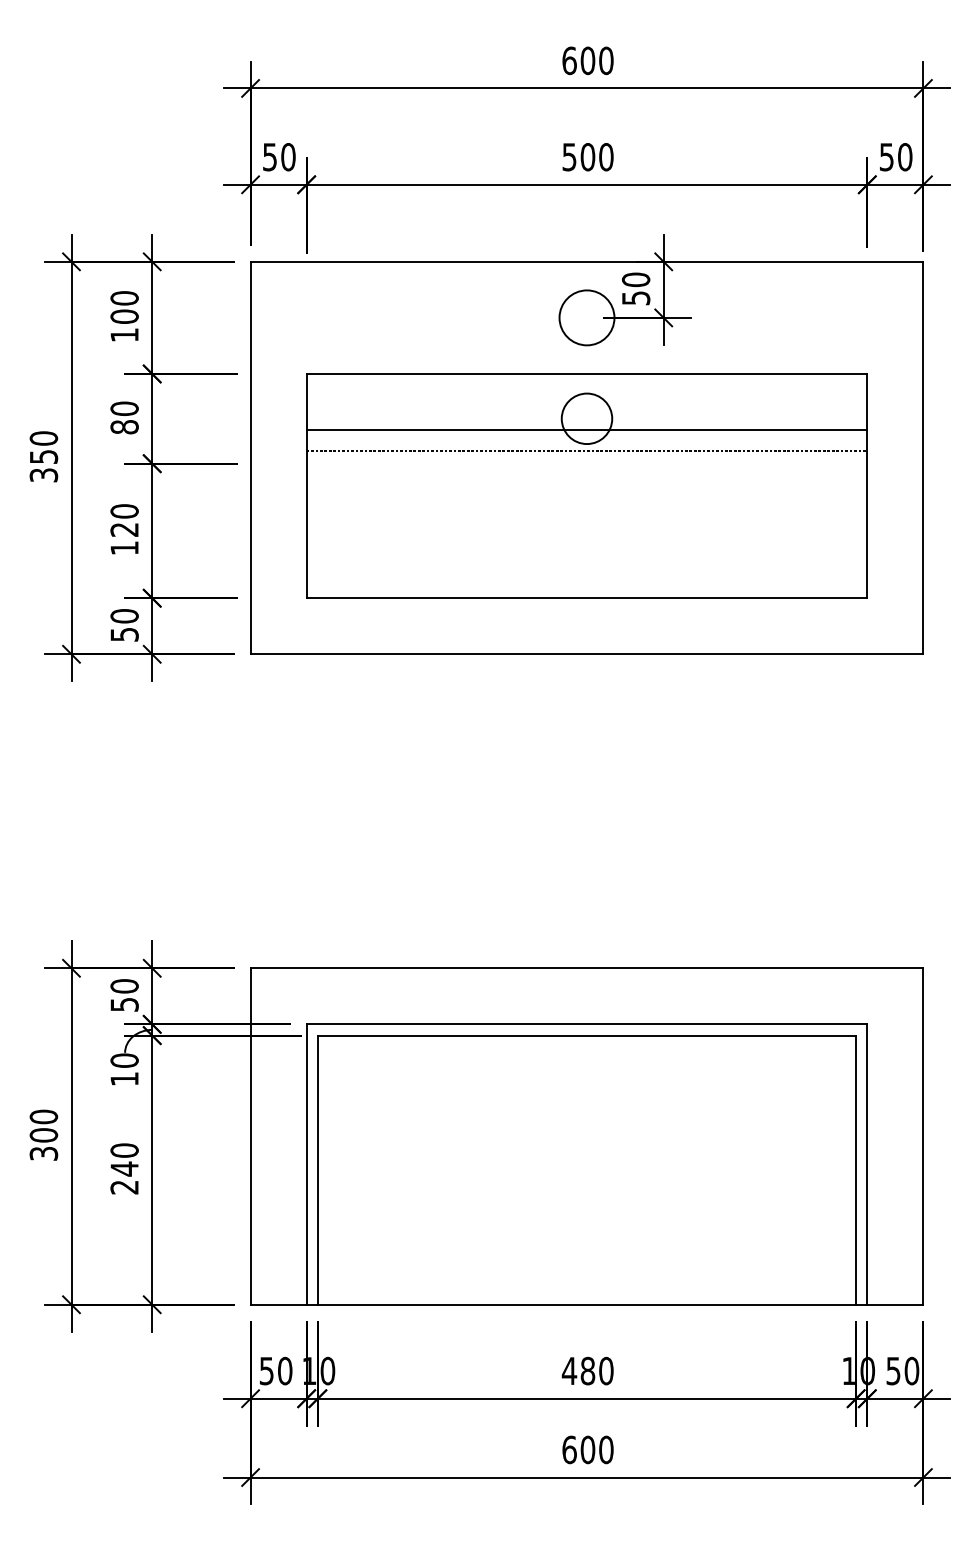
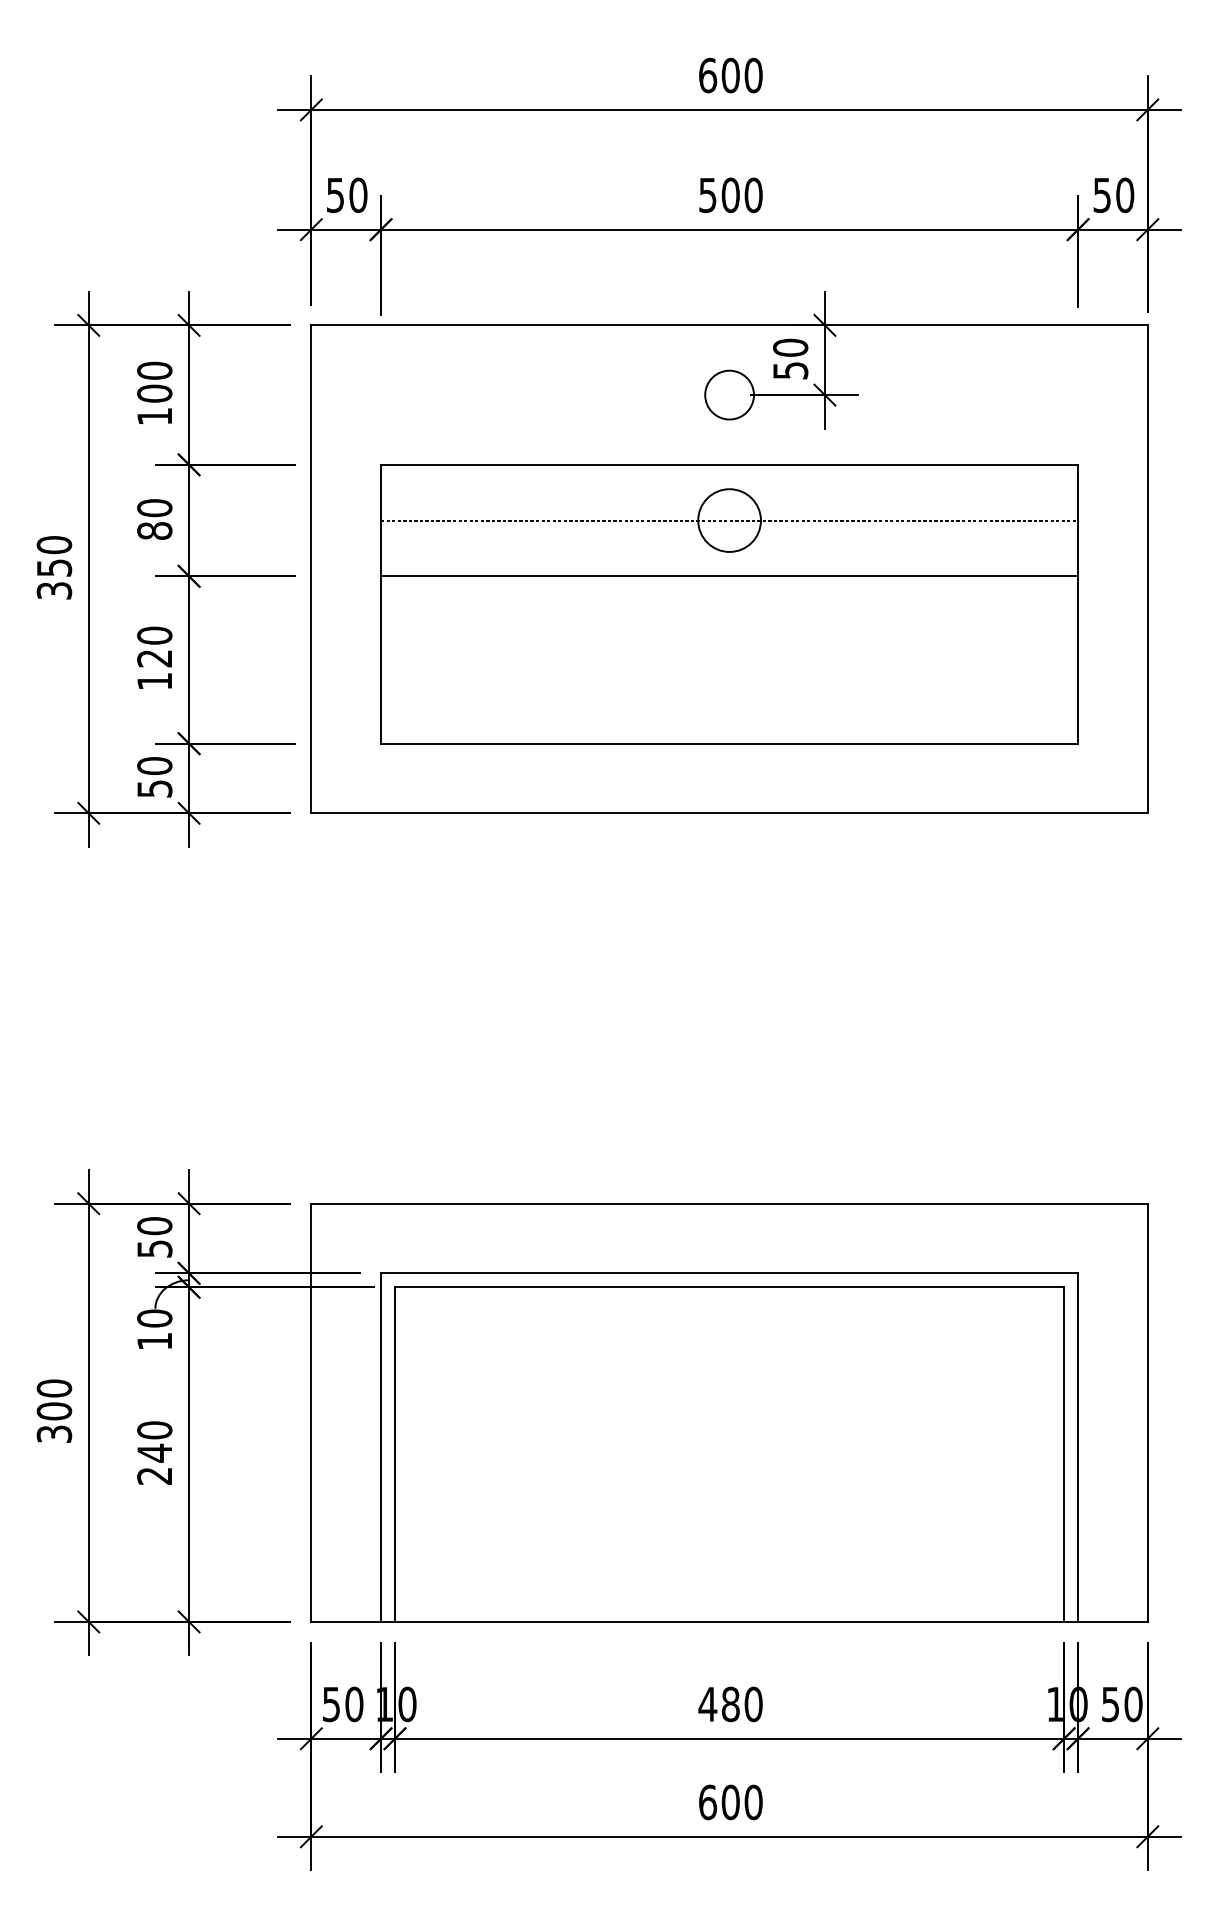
circle: (586, 317) -> (729, 394), size x0.71
line: (586, 430) -> (729, 576), moved
line: (586, 450) -> (729, 520), moved

